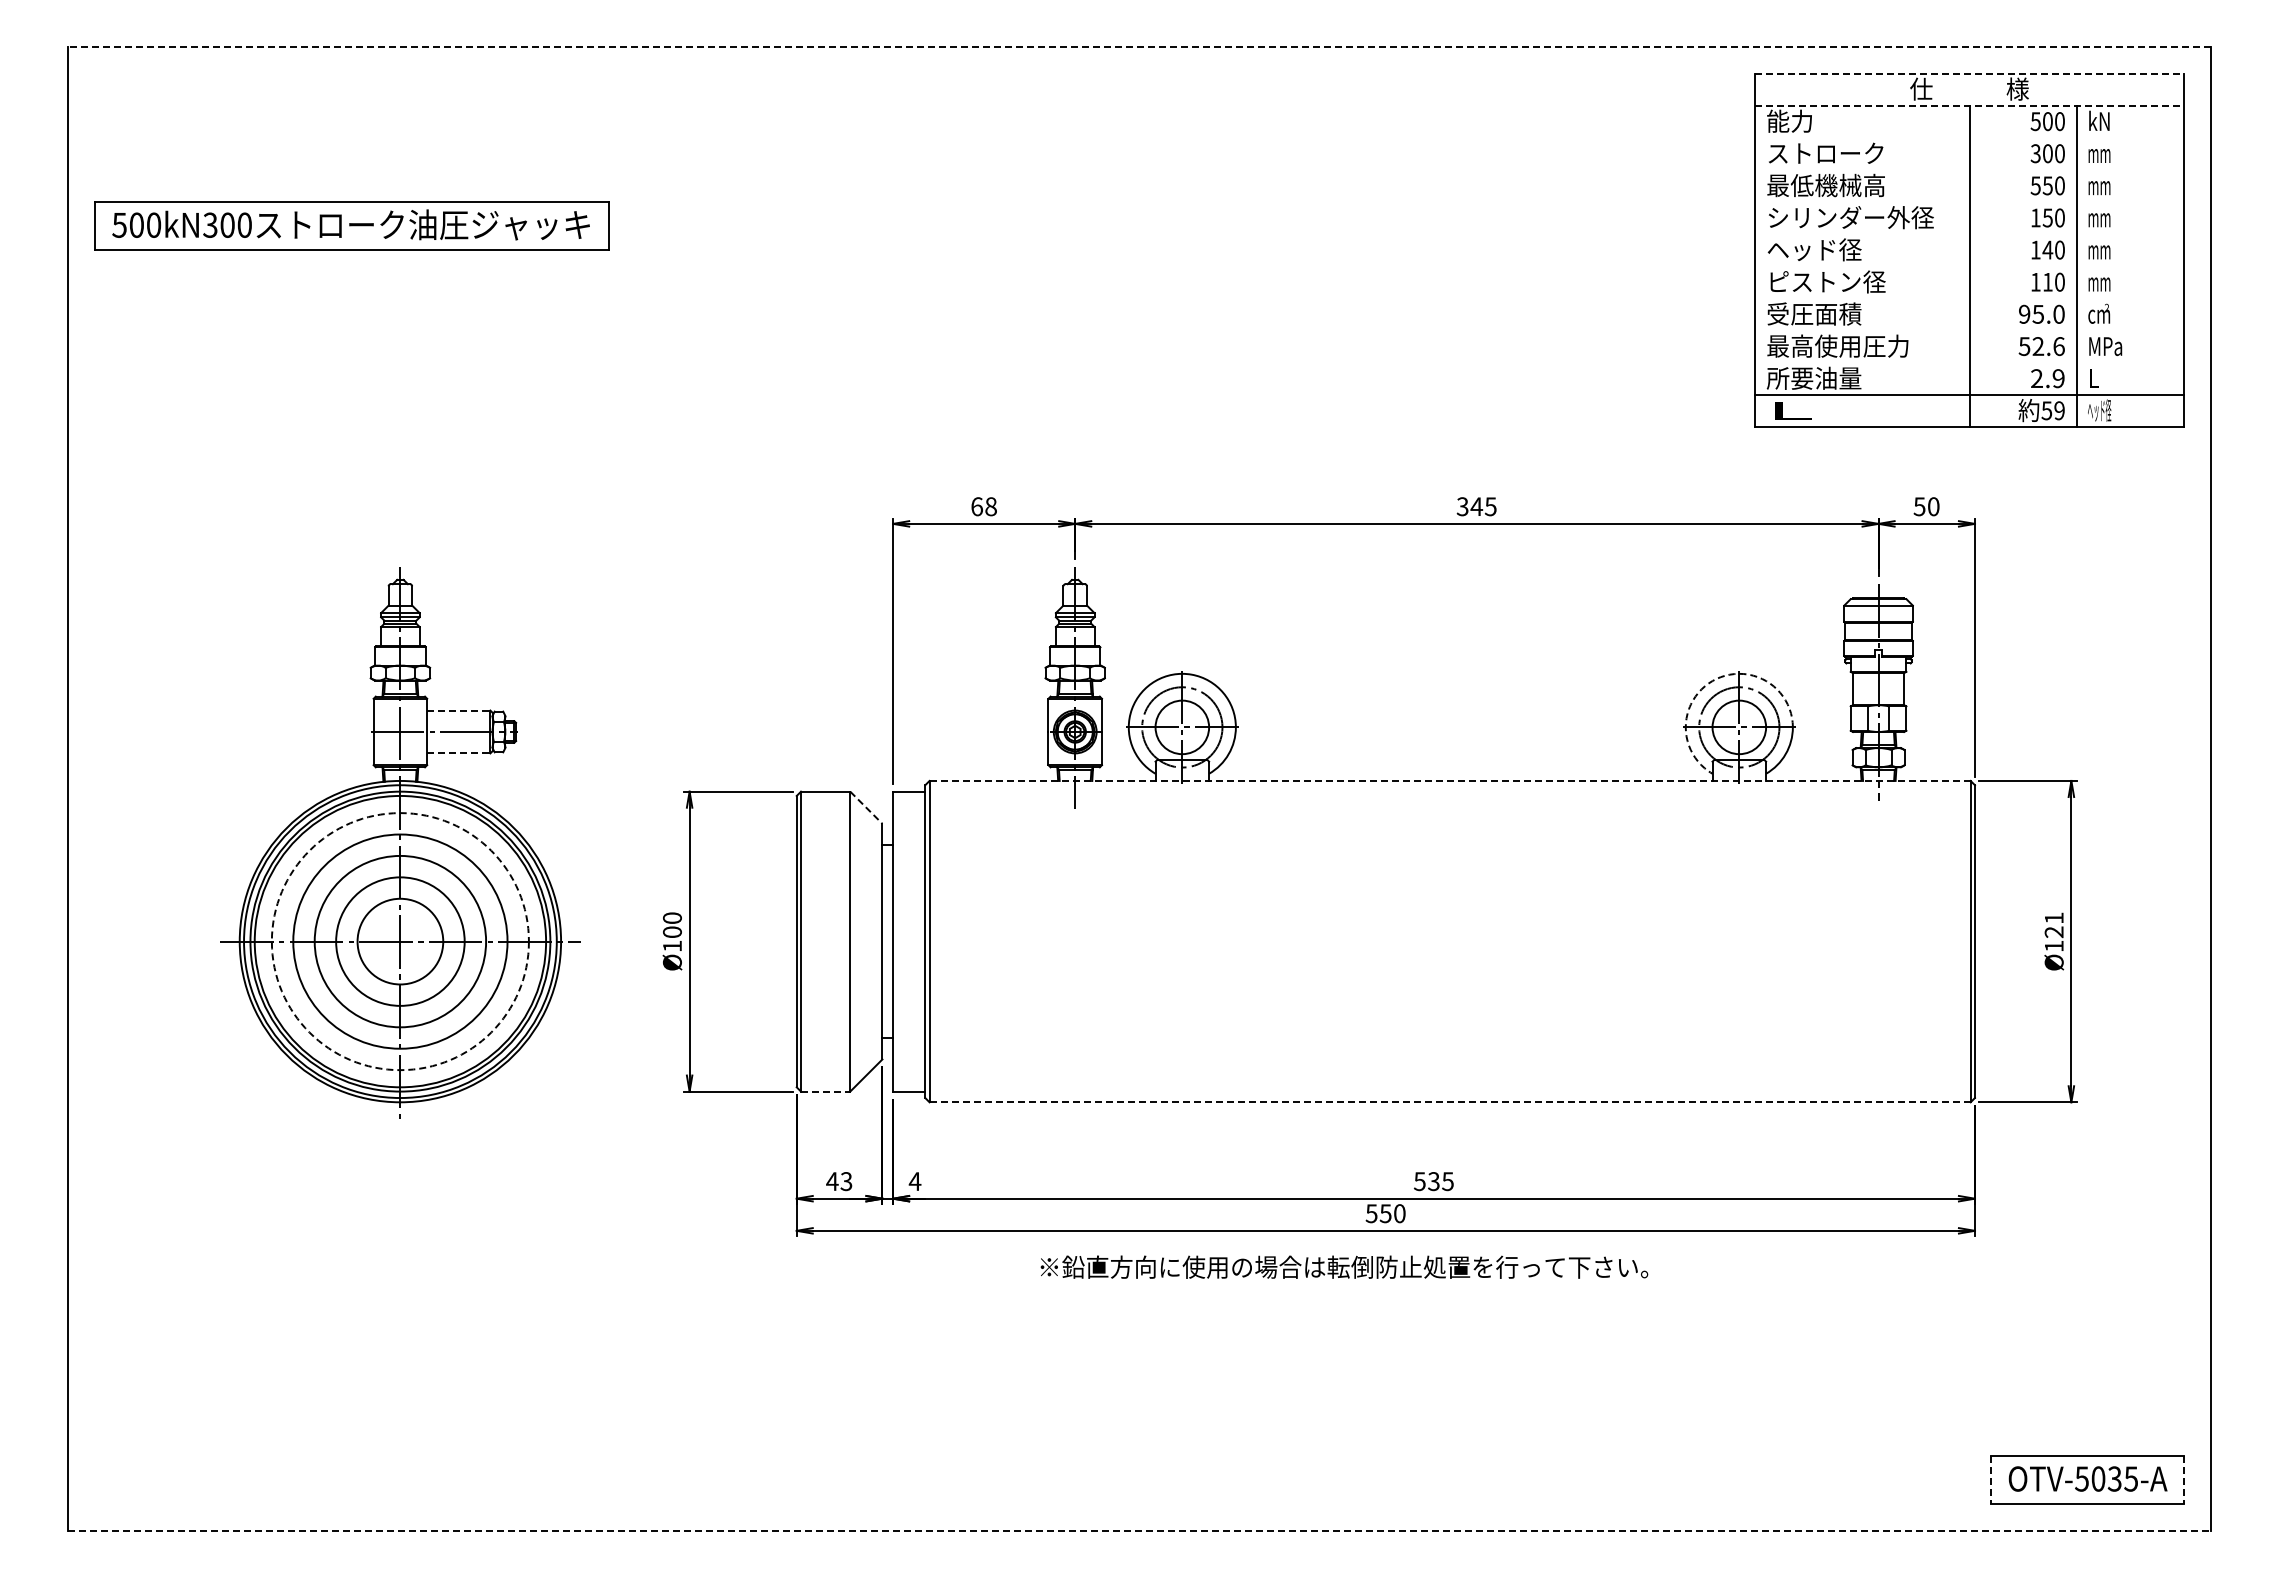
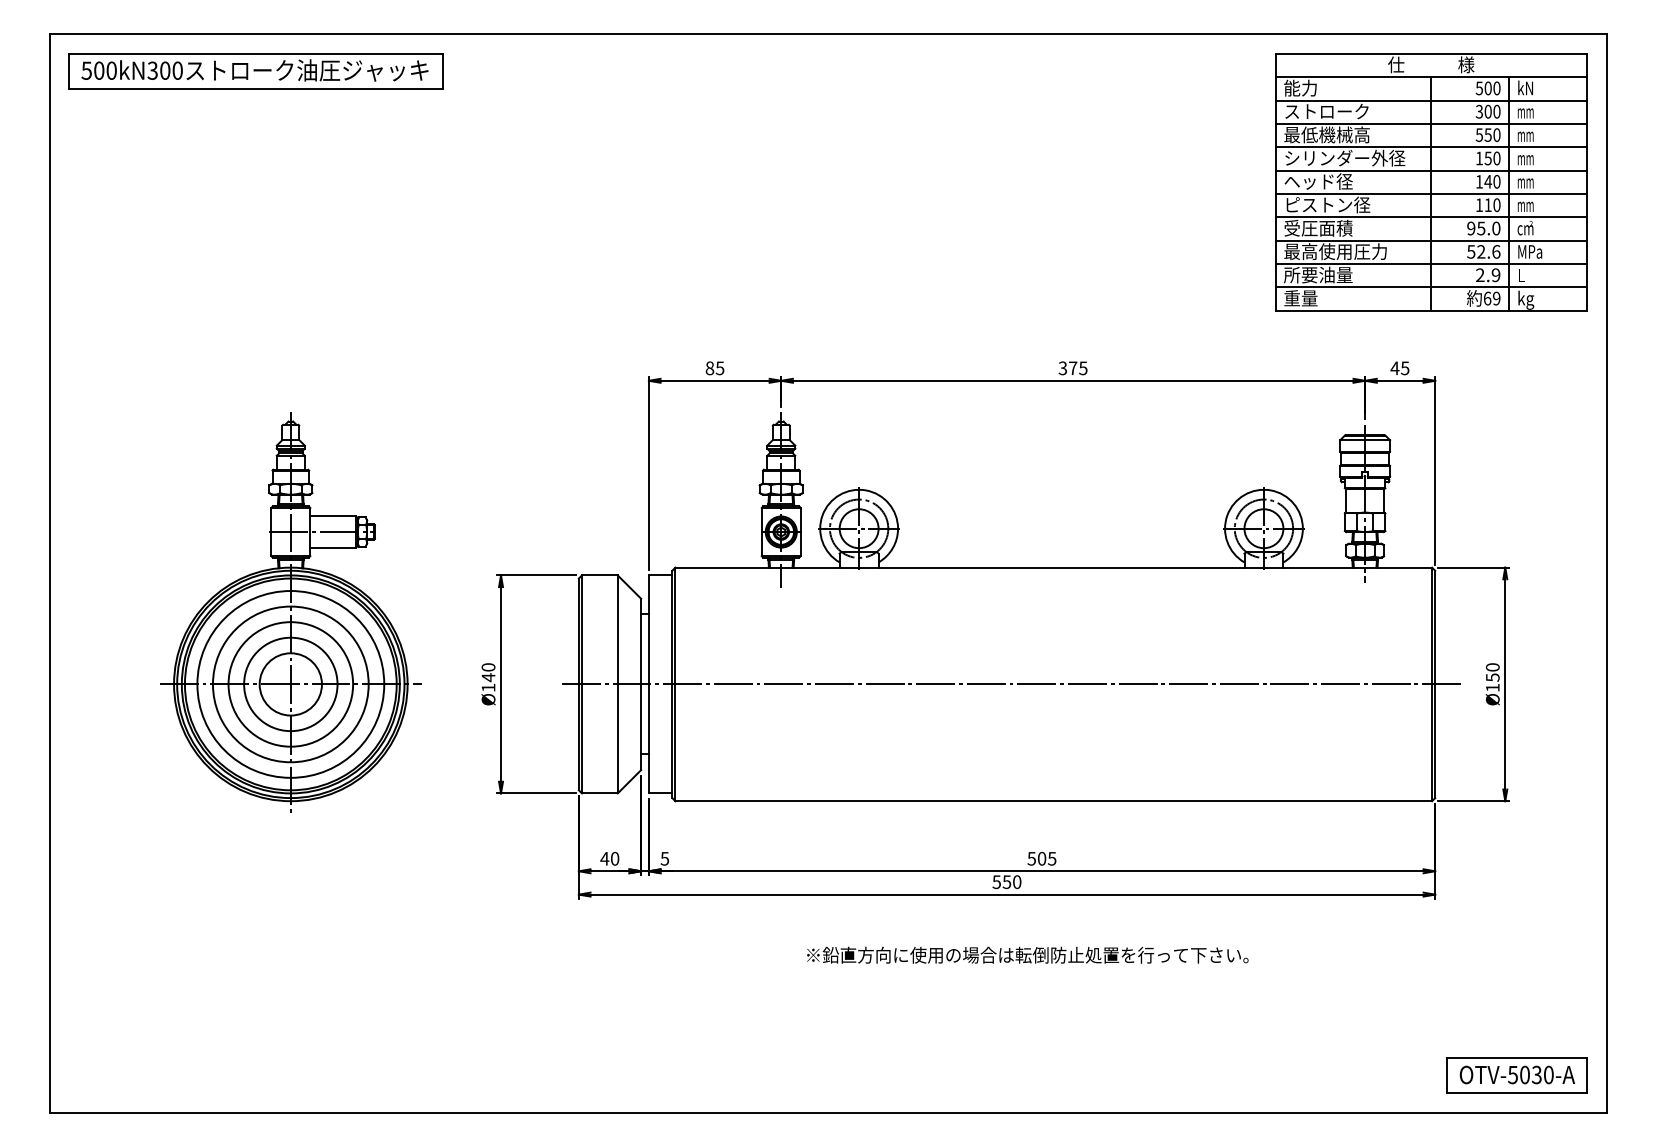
line: (1139, 47) -> (828, 34), dashed -> solid
line: (1970, 74) -> (1431, 54), dashed -> solid
line: (1970, 106) -> (1431, 77), dashed -> solid
line: (1969, 138) -> (1431, 100), added
line: (1969, 170) -> (1431, 123), added
line: (1969, 202) -> (1431, 147), added
part: (351, 225) -> (255, 70), moved
line: (1969, 234) -> (1431, 170), added
line: (1969, 266) -> (1431, 193), added
line: (1969, 298) -> (1431, 217), added
line: (1969, 331) -> (1431, 240), added
line: (1969, 363) -> (1431, 264), added
text: (1790, 410) -> (1301, 298), L -> 重量
text: (2046, 410) -> (1487, 298), 59 -> 69
text: (2099, 412) -> (1525, 299), ヘッド径 -> kg
text: (983, 506) -> (714, 368), 68 -> 85
text: (1476, 506) -> (1072, 368), 345 -> 375
text: (1926, 506) -> (1399, 368), 50 -> 45
arc: (1712, 681) -> (1244, 495), dashed -> solid
line: (458, 710) -> (333, 516), dashed -> solid
line: (458, 753) -> (333, 547), dashed -> solid
line: (1450, 780) -> (1054, 567), dashed -> solid
line: (866, 807) -> (629, 586), dashed -> solid
text: (2053, 925) -> (1492, 672), Ø121 -> Ø150
text: (672, 932) -> (488, 677), Ø100 -> Ø140
circle: (399, 941) -> (290, 684), dashed -> solid
line: (1391, 941) -> (1011, 684), added
line: (825, 1091) -> (599, 793), dashed -> solid
line: (1450, 1102) -> (1054, 801), dashed -> solid
text: (846, 1181) -> (615, 858), 43 -> 40
text: (914, 1181) -> (664, 858), 4 -> 5
text: (1433, 1181) -> (1041, 858), 535 -> 505
text: (1344, 1266) -> (1027, 954), moved
text: (2131, 1478) -> (1548, 1074), OTV-5035-A -> OTV-5030-A
line: (1991, 1480) -> (1447, 1076), dashed -> solid
line: (2183, 1480) -> (1586, 1076), dashed -> solid
line: (1139, 1530) -> (828, 1112), dashed -> solid

